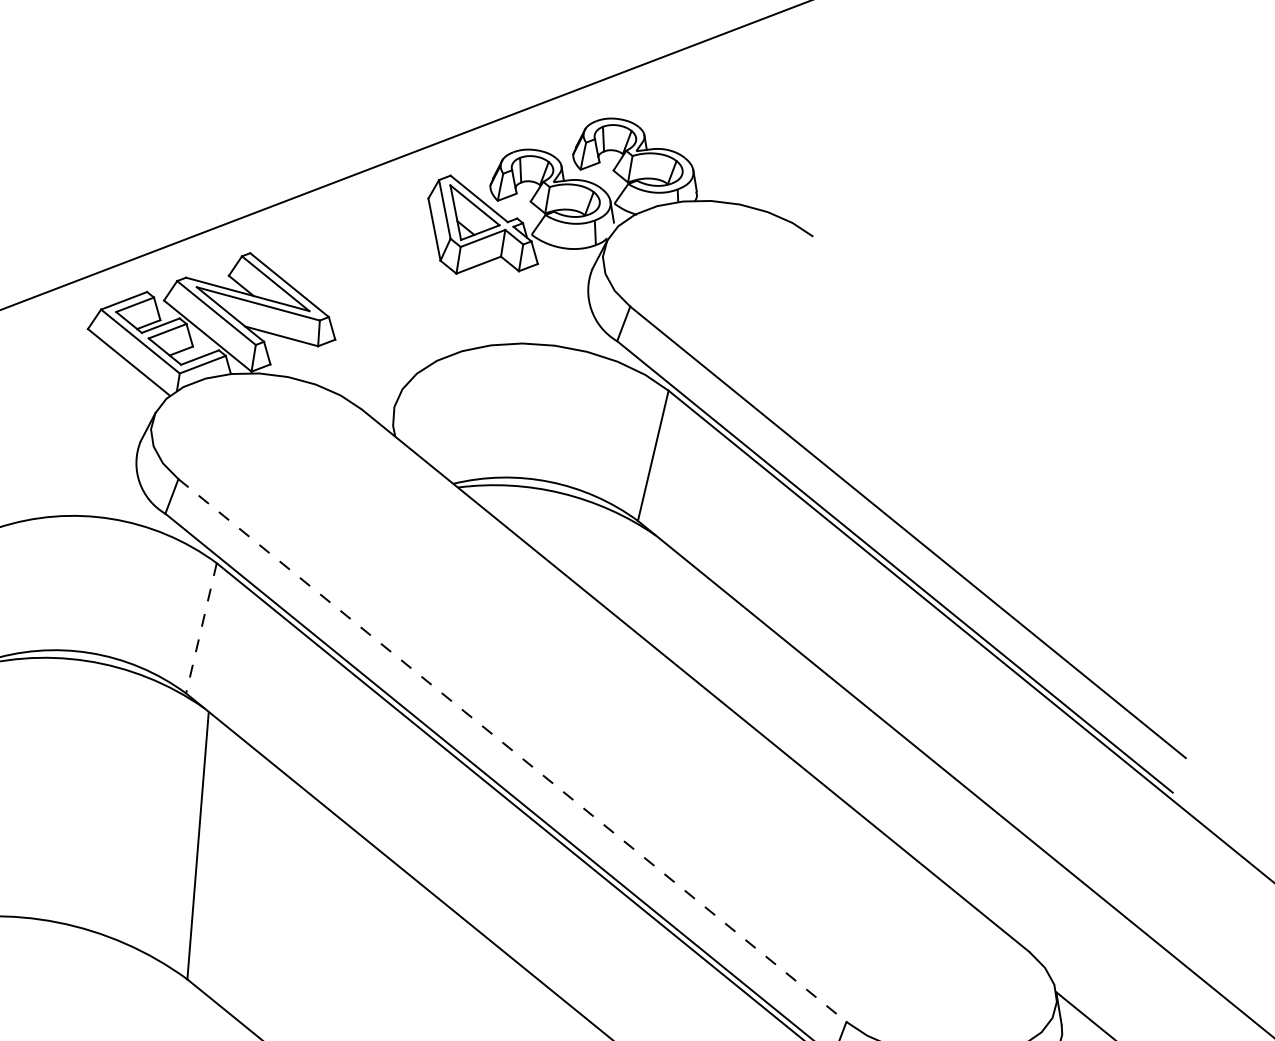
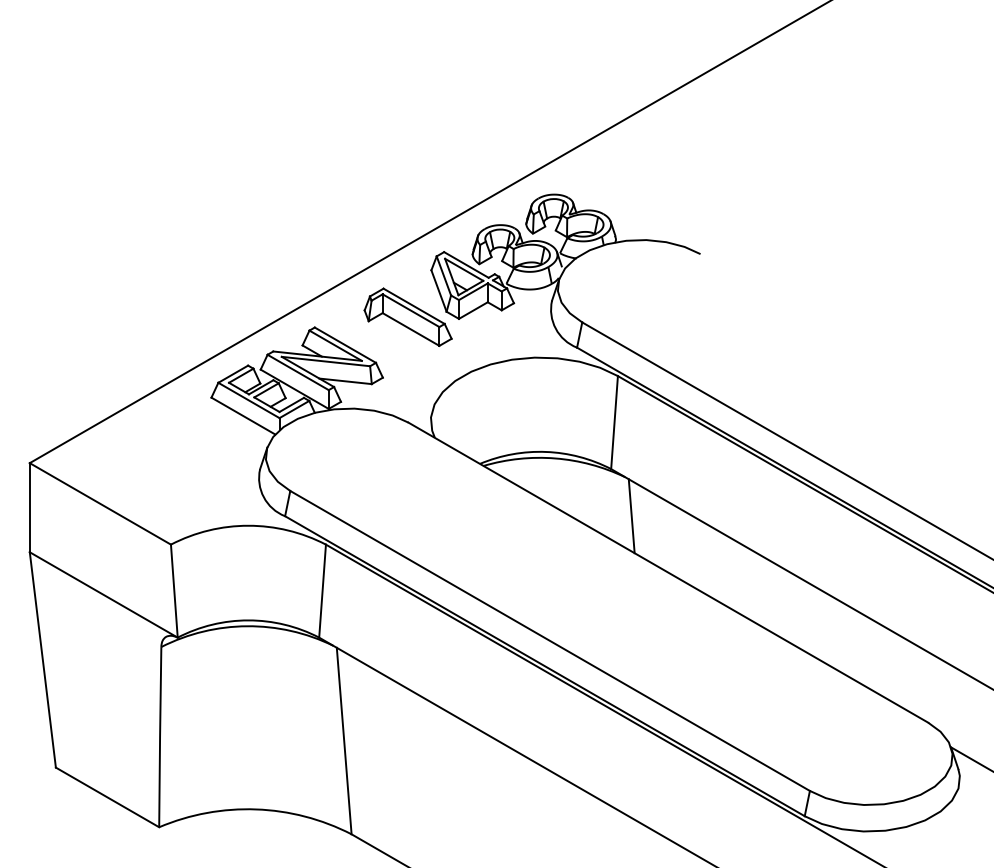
part: (384, 258) -> (407, 316), added
line: (655, 592) -> (631, 516), added
line: (201, 628) -> (322, 591), dashed -> solid
line: (513, 749) -> (550, 640), dashed -> solid

